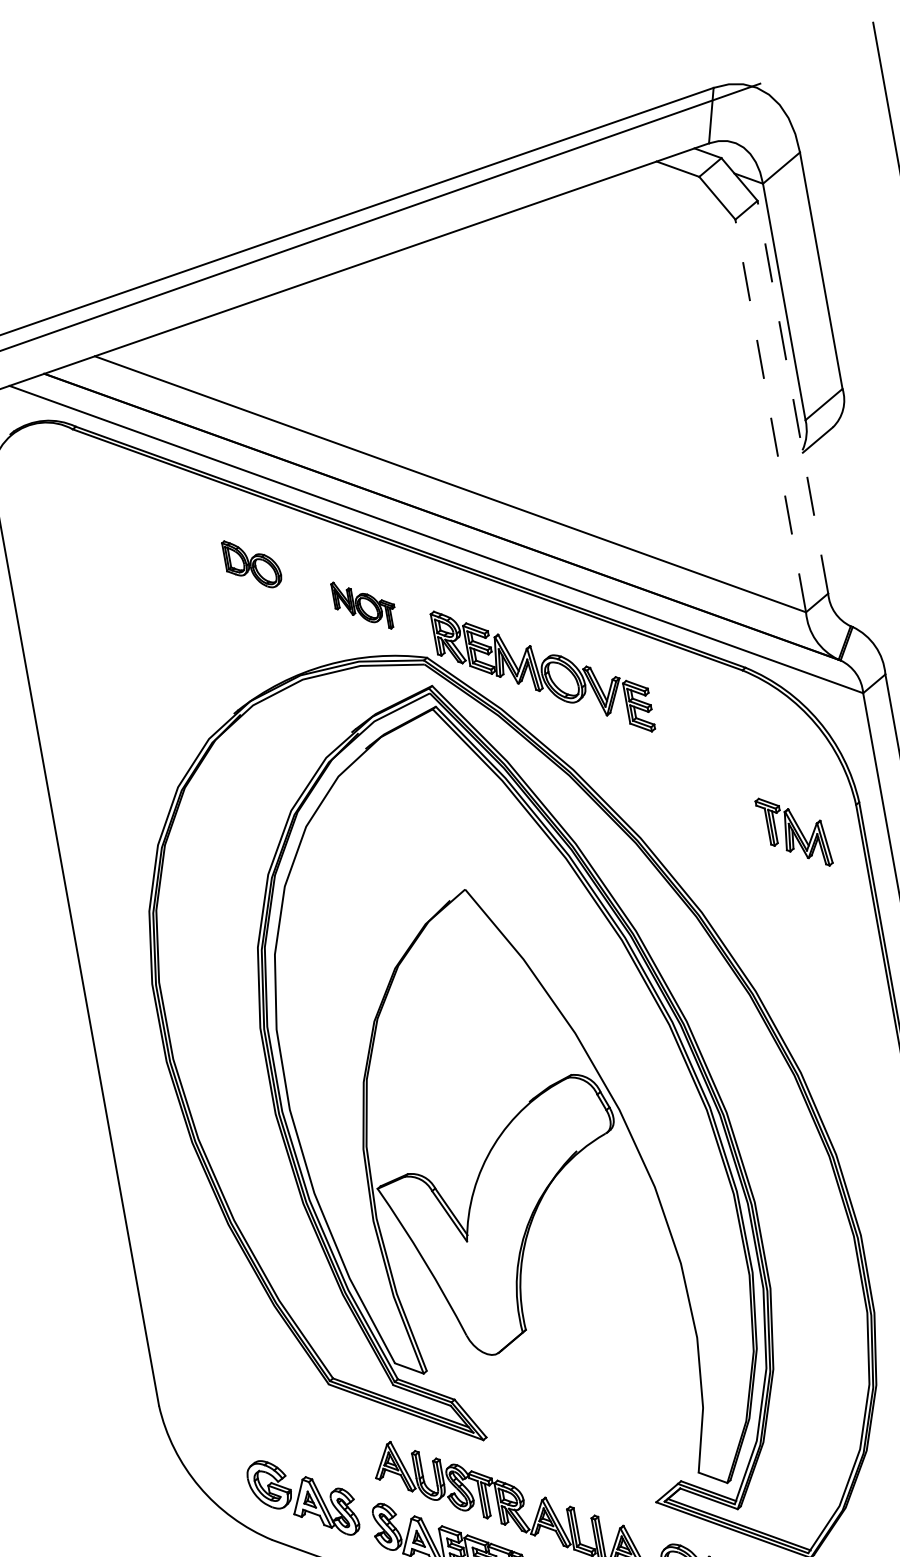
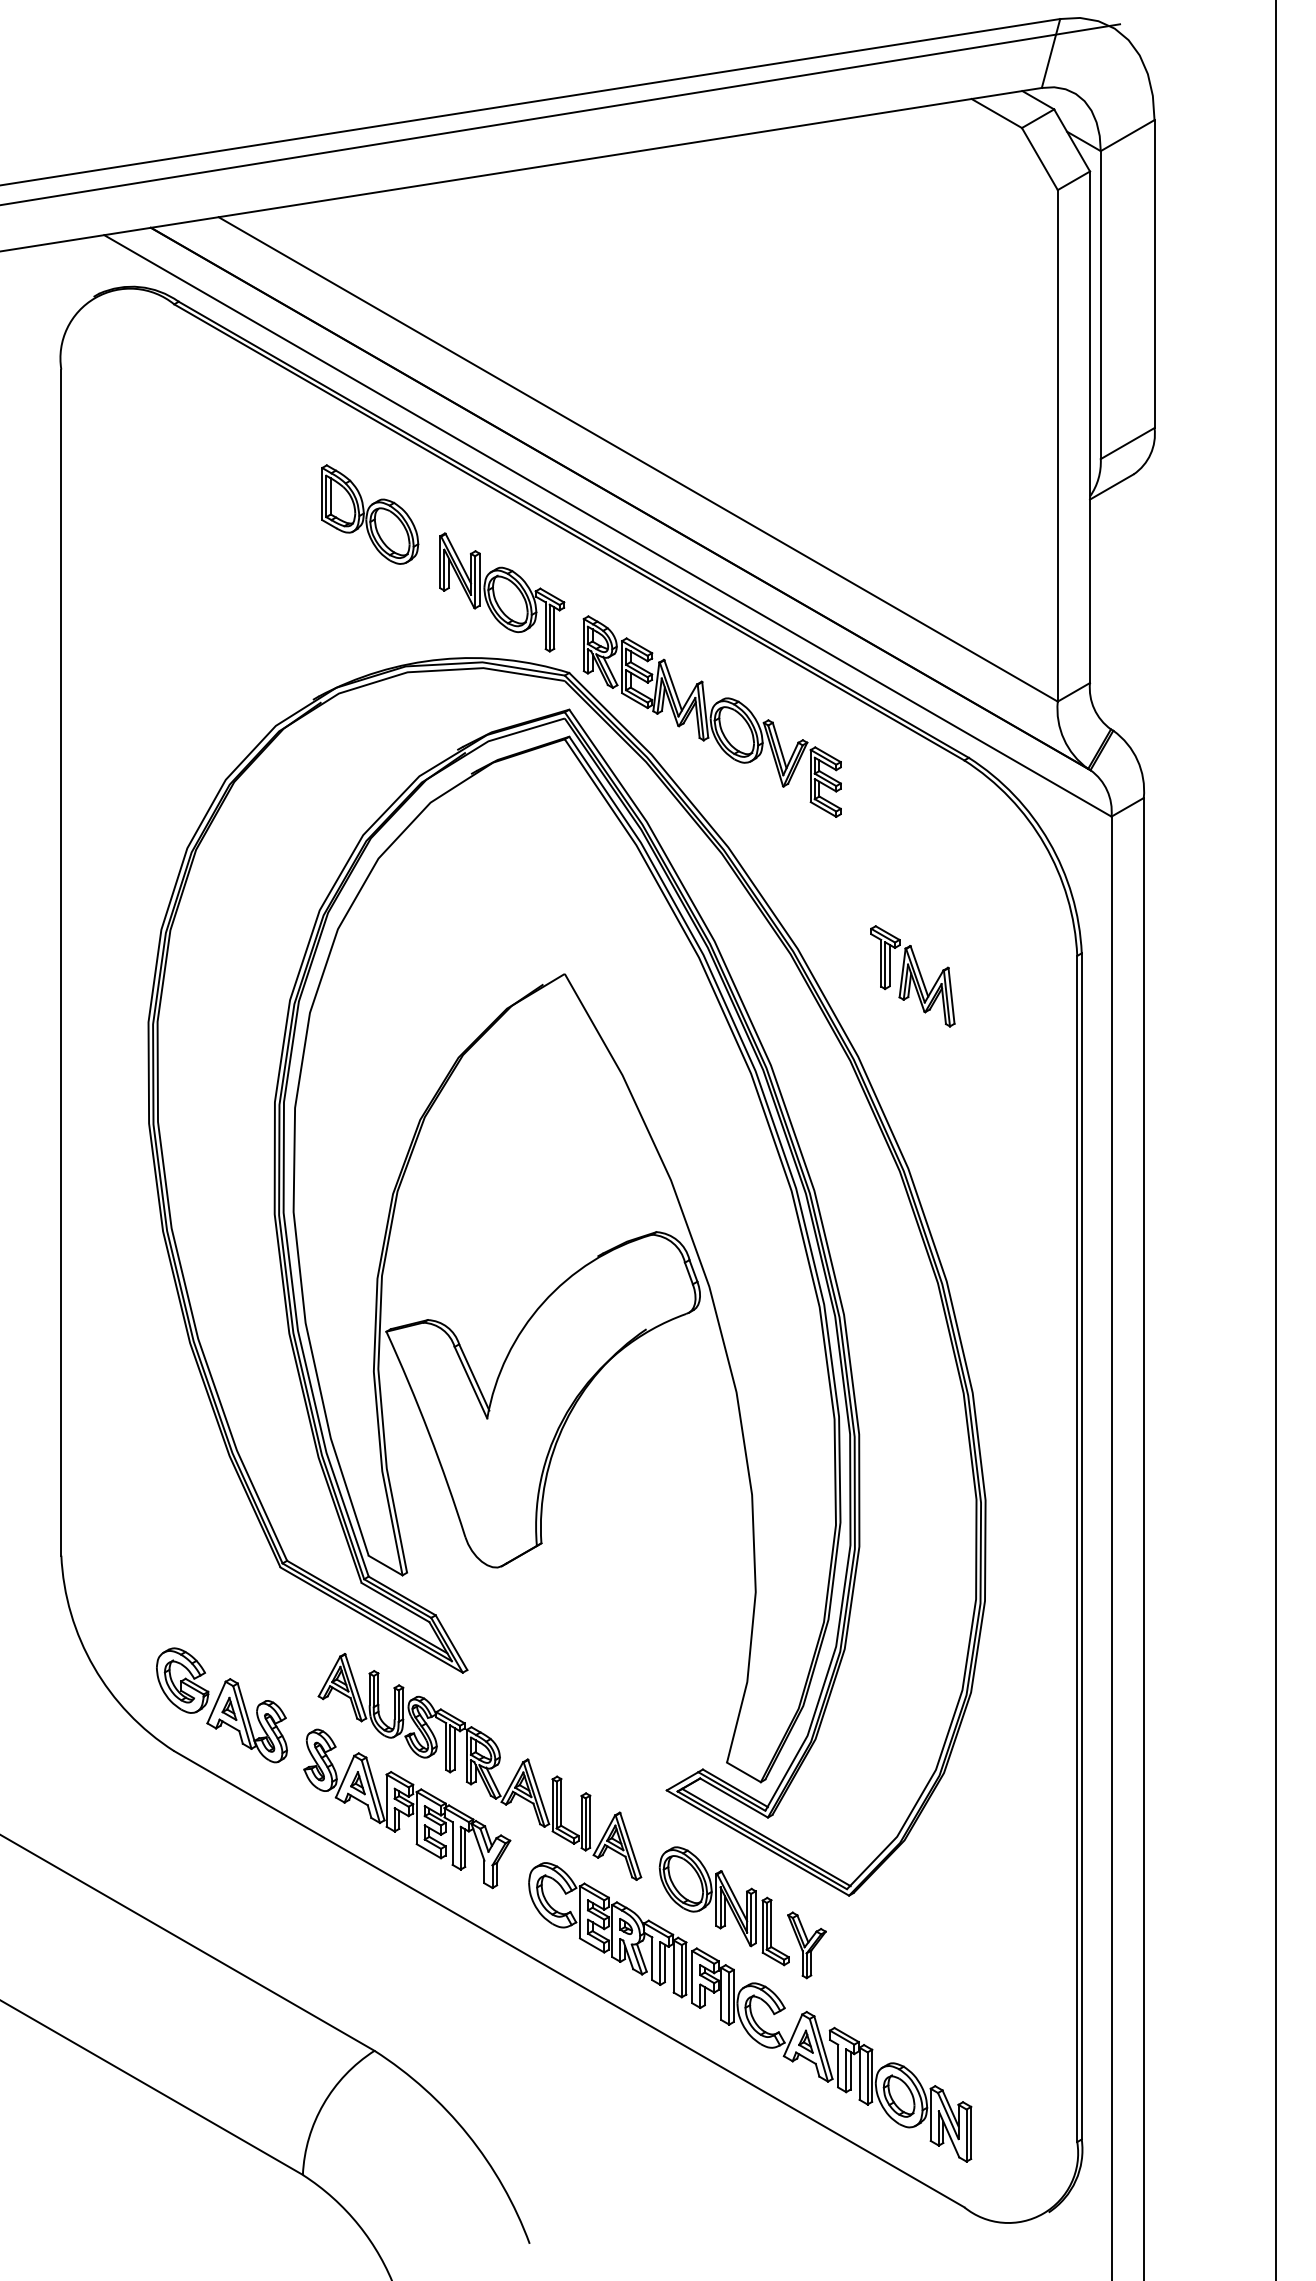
line: (793, 397) -> (1090, 427), dashed -> solid
line: (770, 415) -> (1057, 445), dashed -> solid
part: (252, 563) -> (370, 514), size x1.43
part: (364, 605) -> (502, 592), size x1.67
part: (793, 832) -> (912, 976), moved

